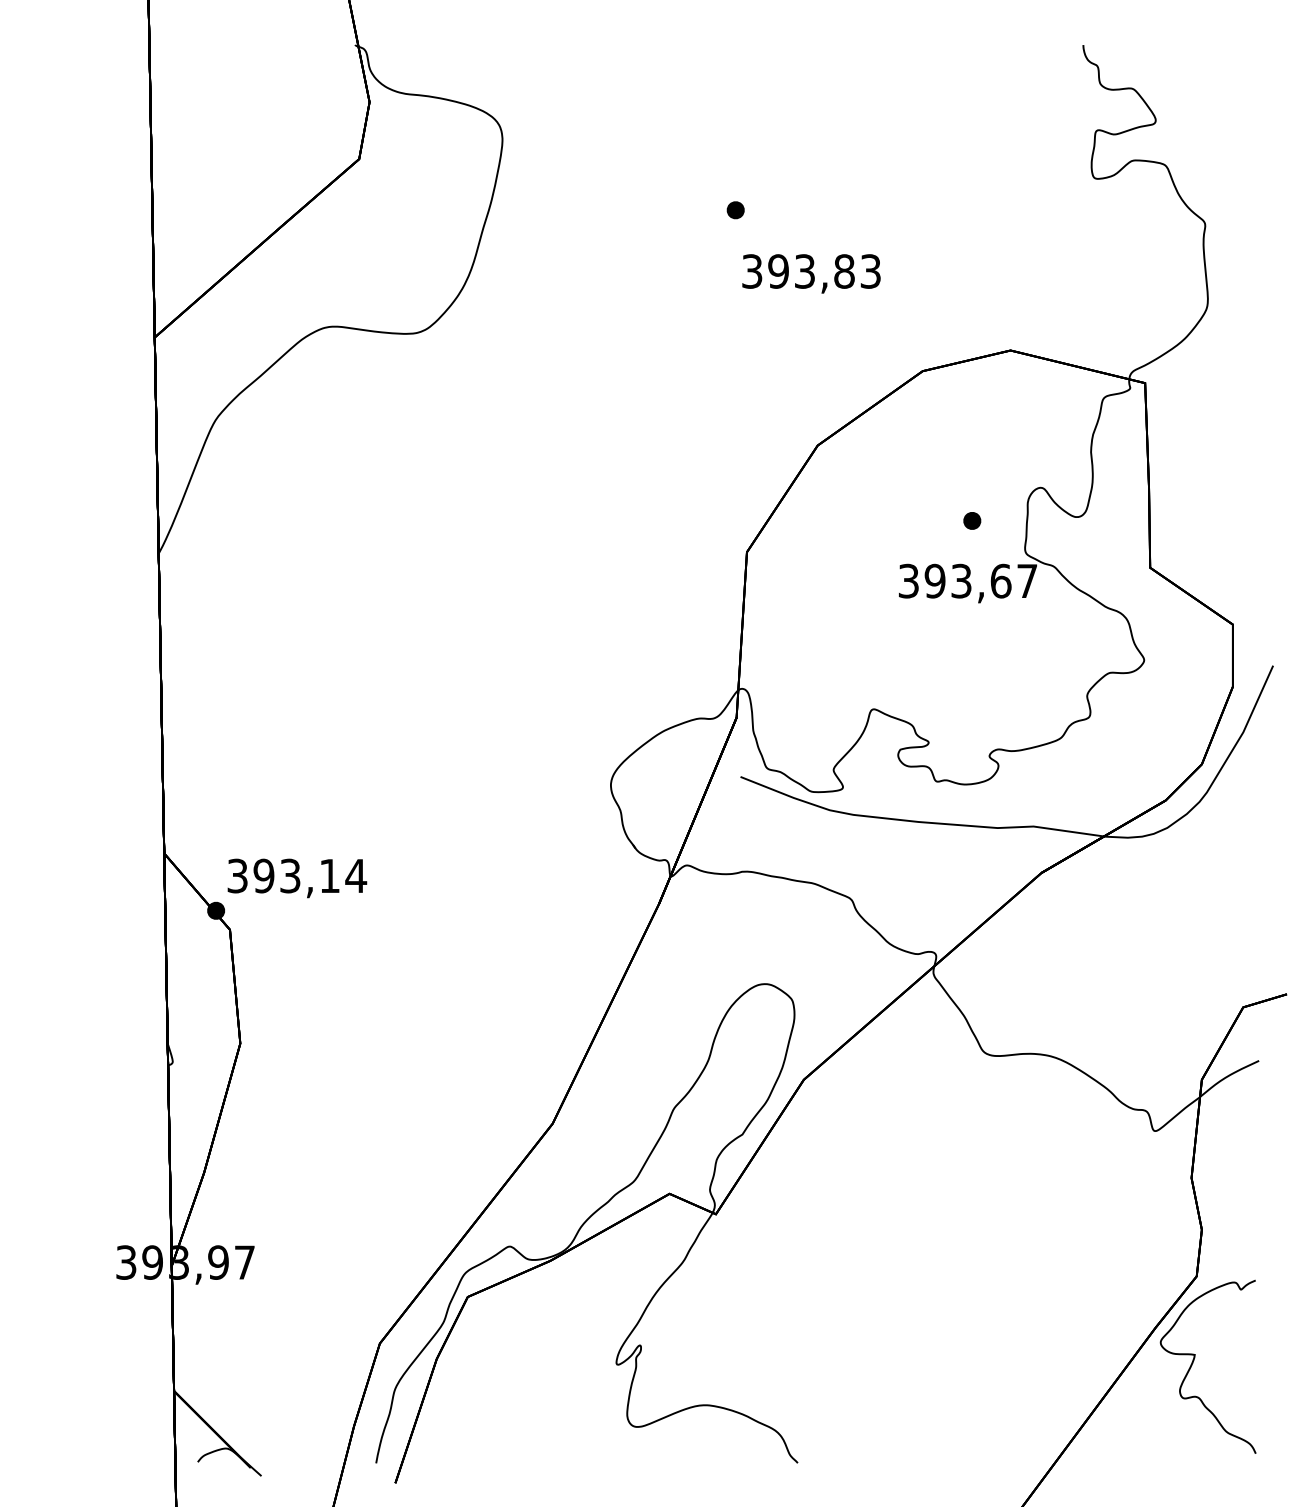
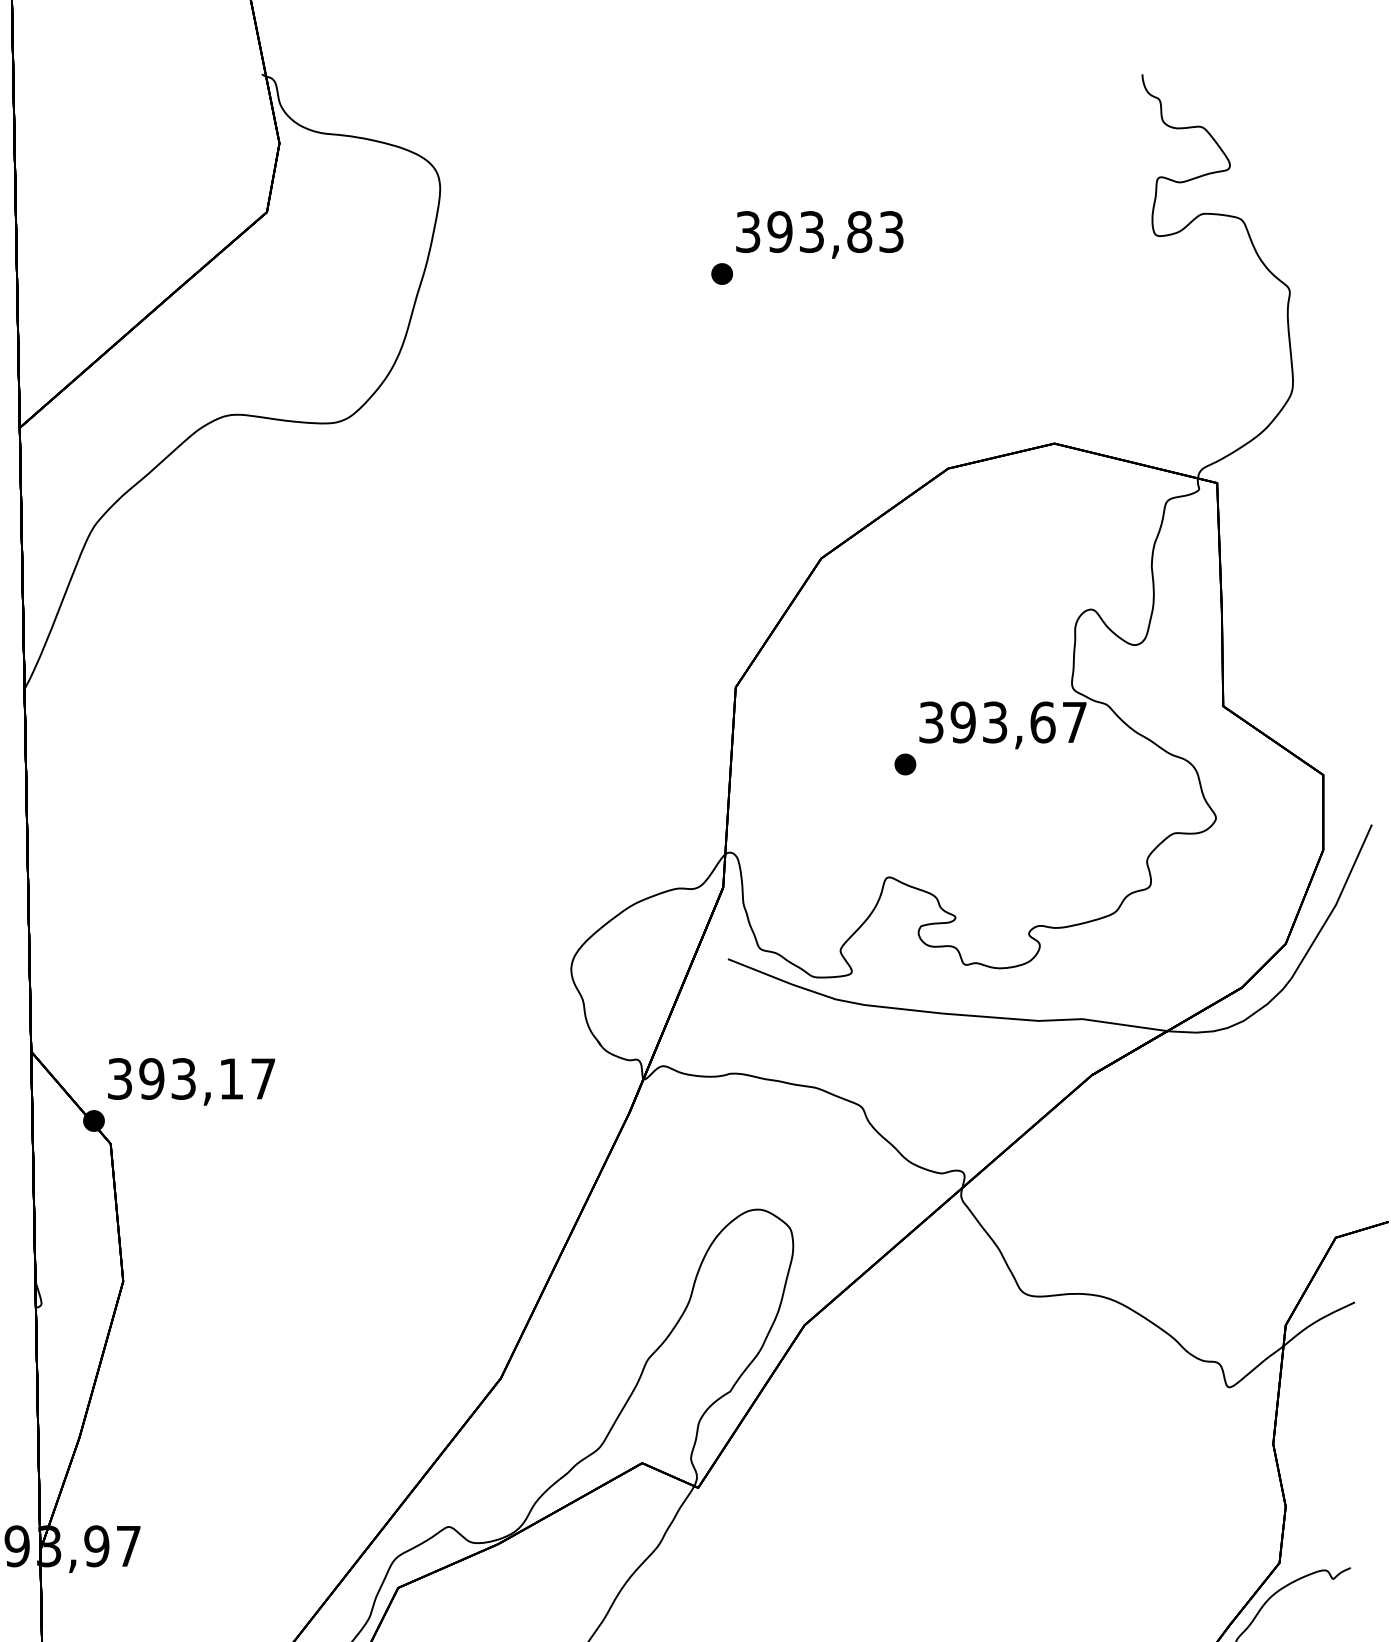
text: (811, 273) -> (819, 234), moved
part: (972, 520) -> (905, 763), moved
text: (356, 875) -> (263, 1078), 393,14 -> 393,17

